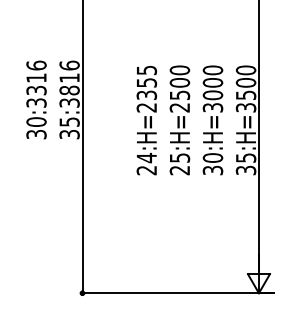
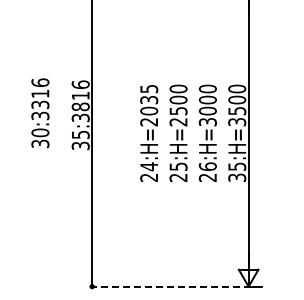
text: (147, 88) -> (149, 105), 24:H=2355 -> 24:H=2035
text: (36, 100) -> (40, 113), moved
text: (212, 163) -> (207, 171), 30:H=3000 -> 26:H=3000
line: (177, 293) -> (176, 286), solid -> dashed

